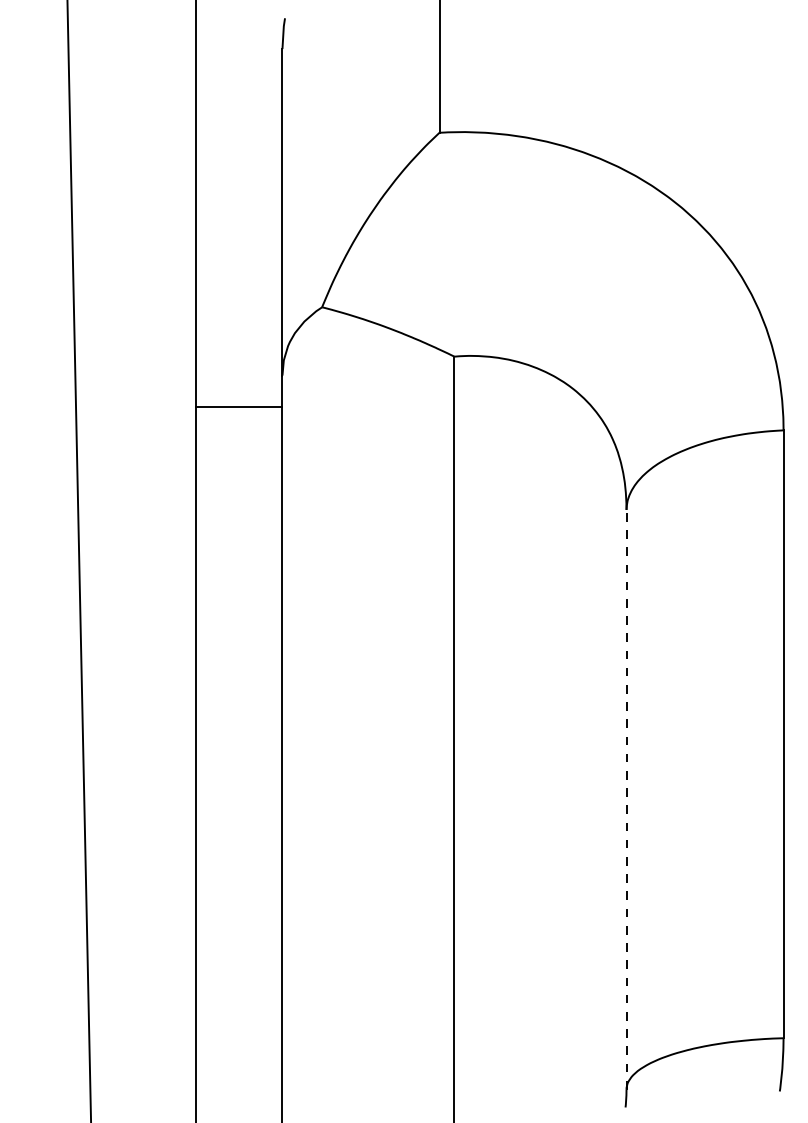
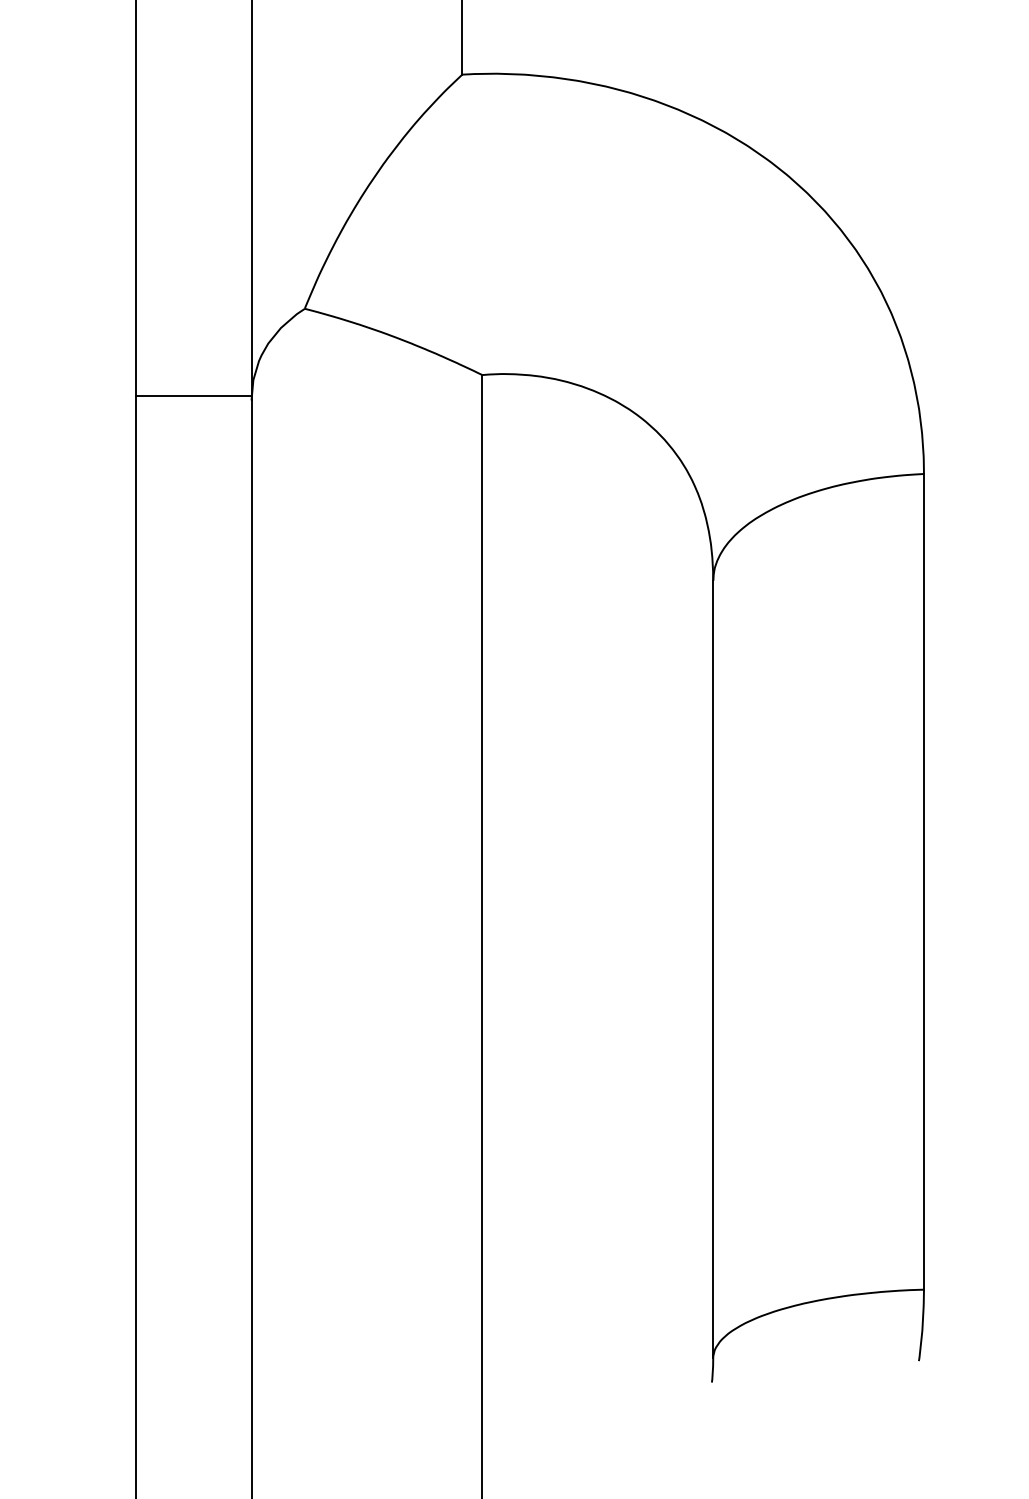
line: (239, 407) -> (193, 396), moved
line: (626, 799) -> (713, 969), dashed -> solid

